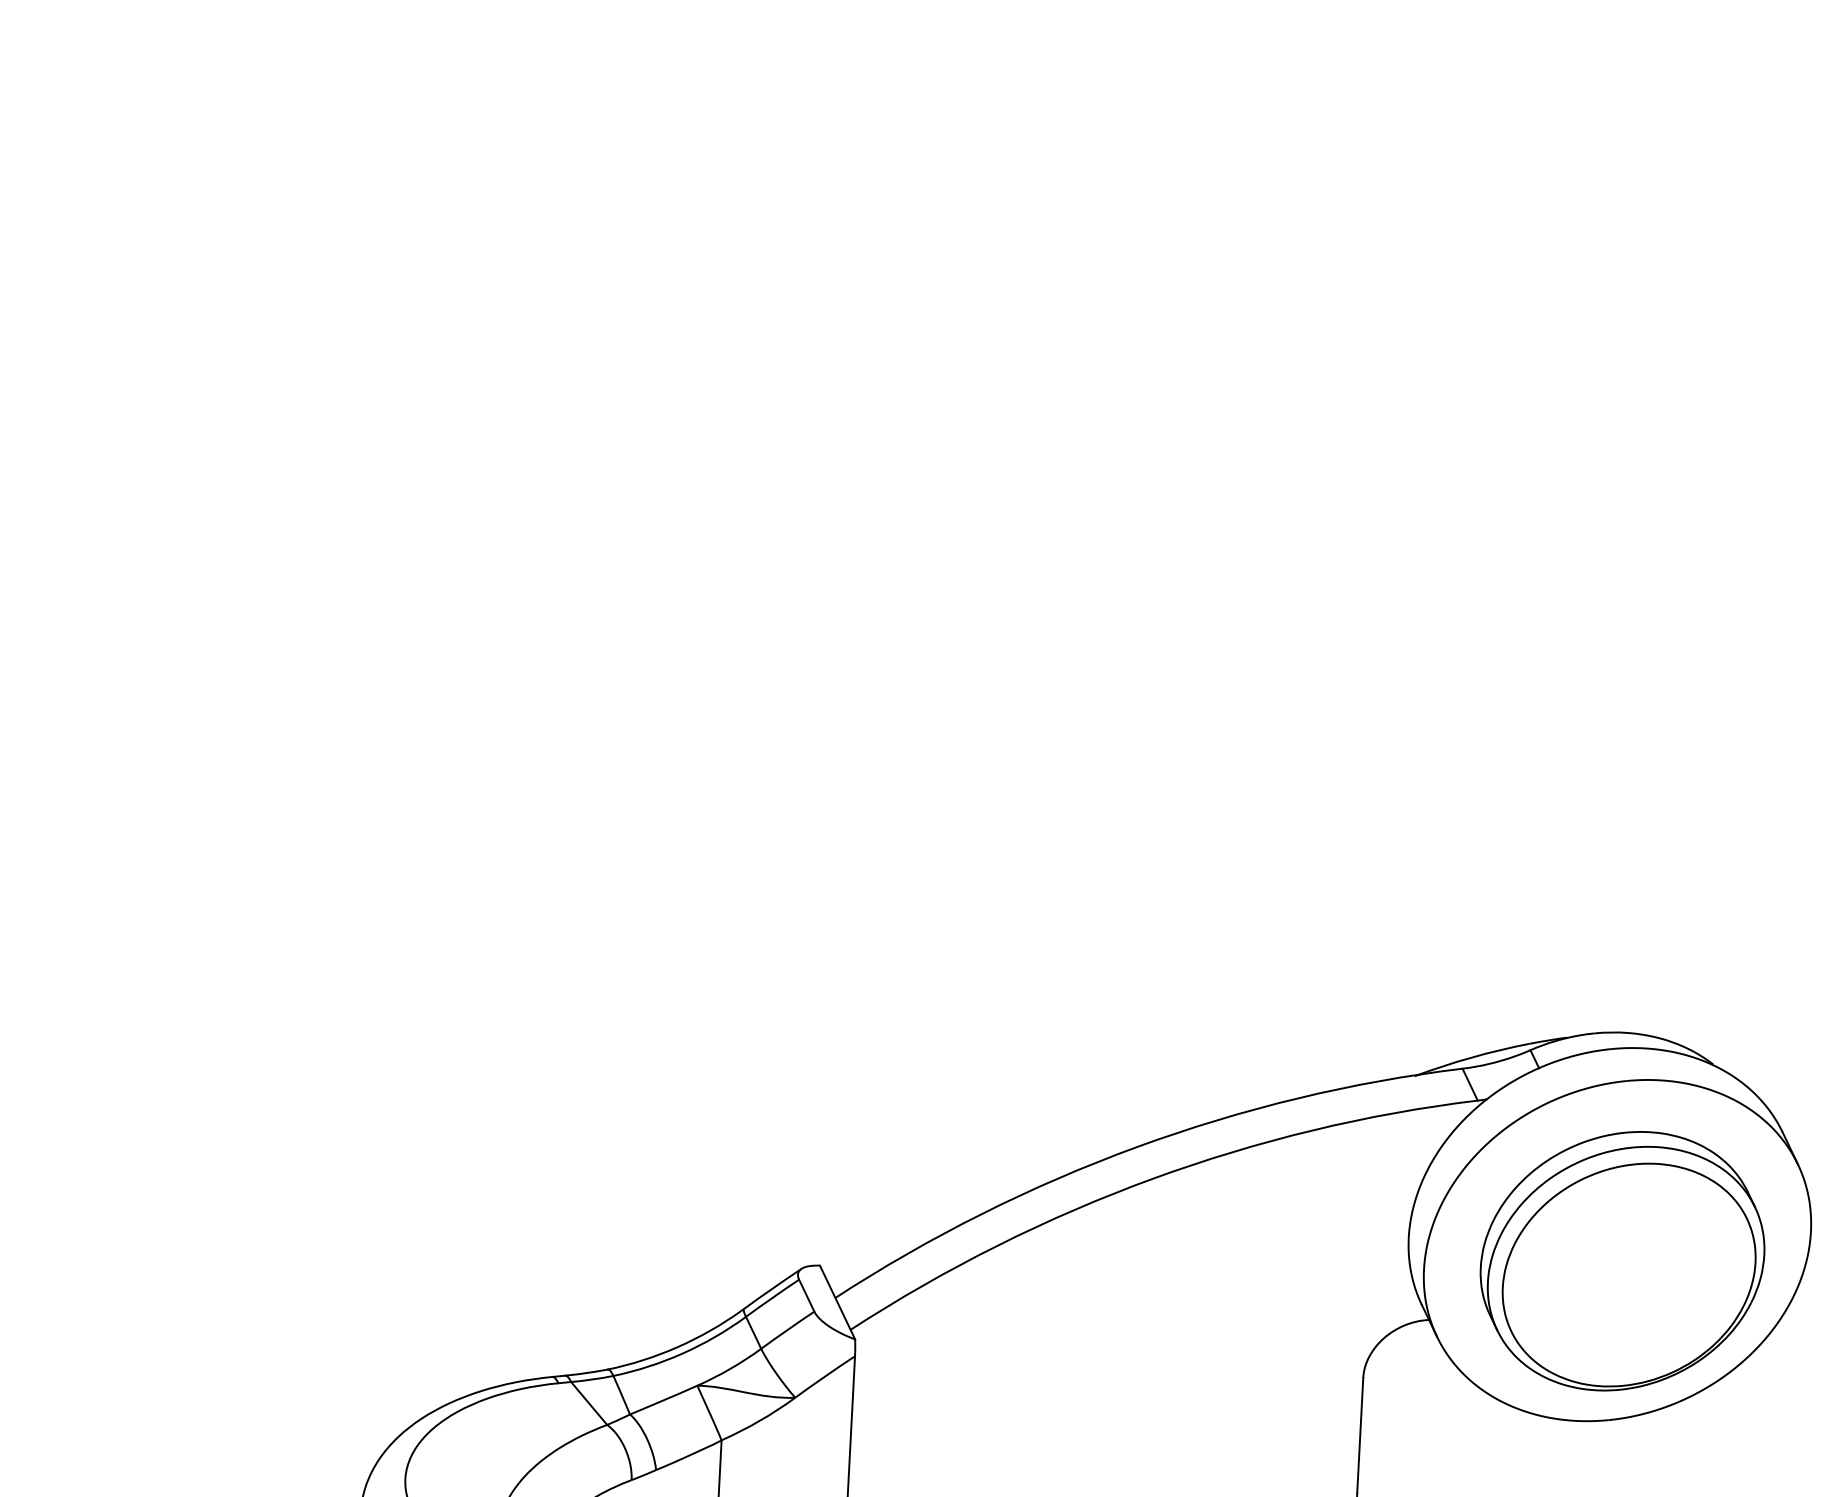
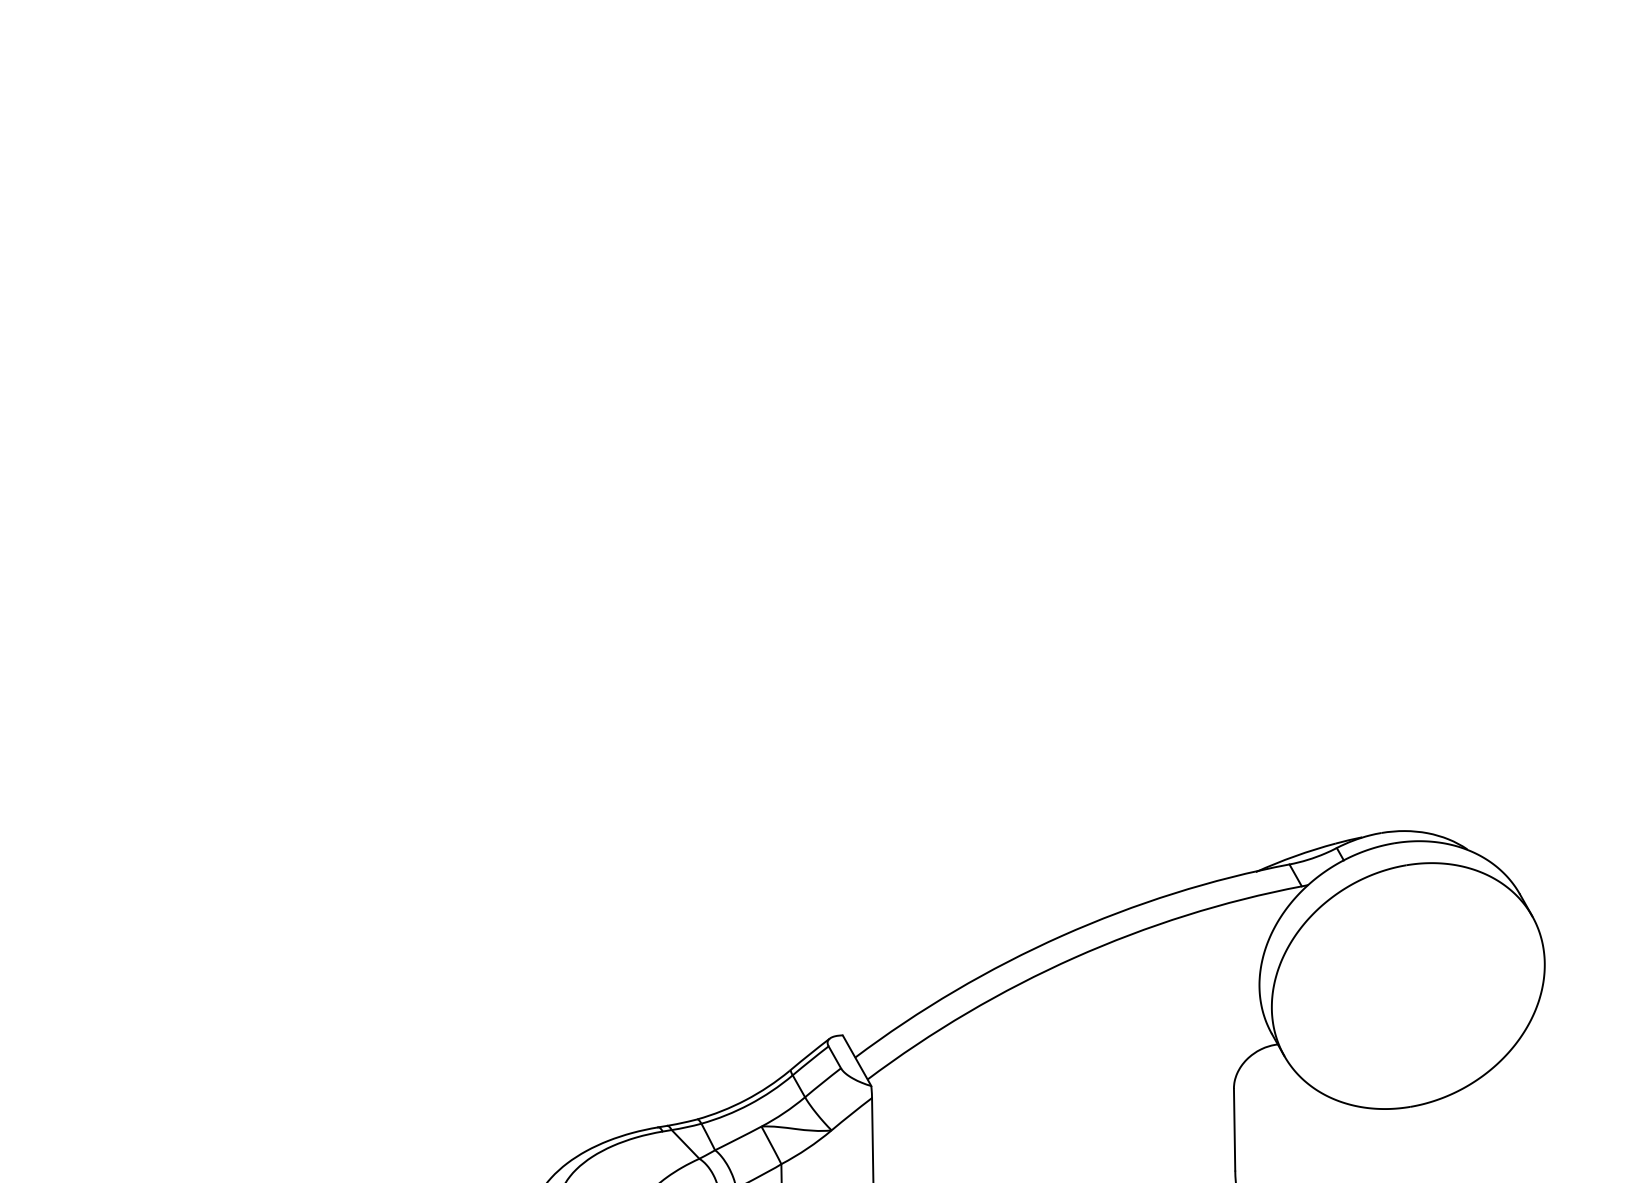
part: (1622, 1261) -> (1412, 993), removed

